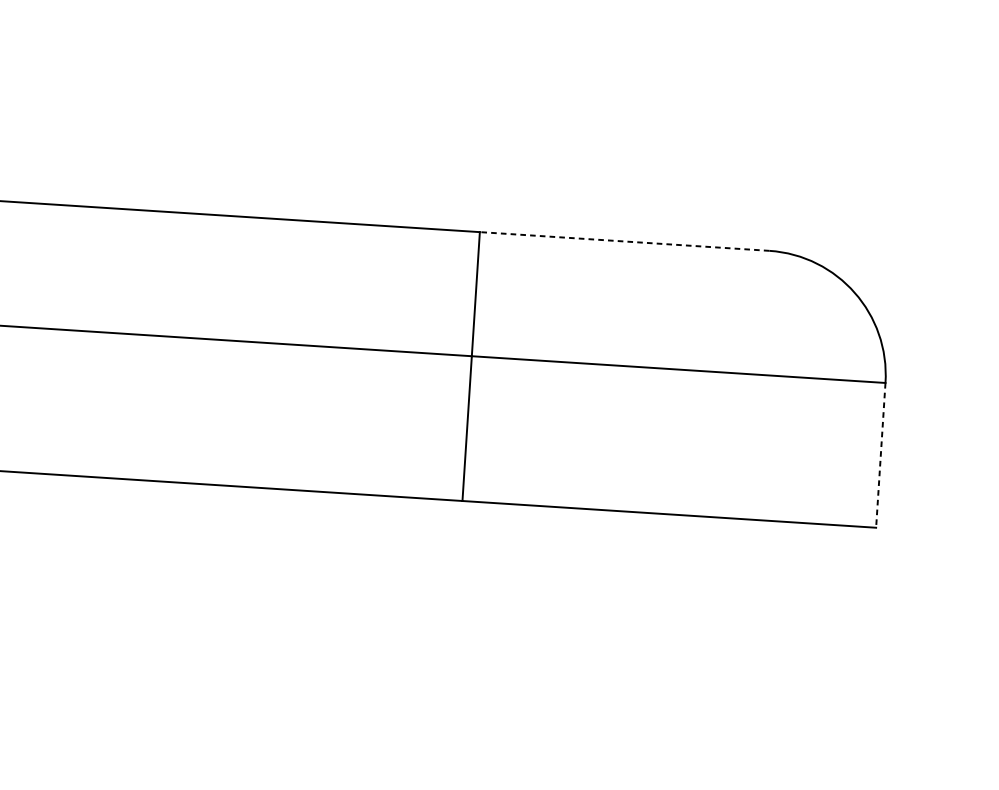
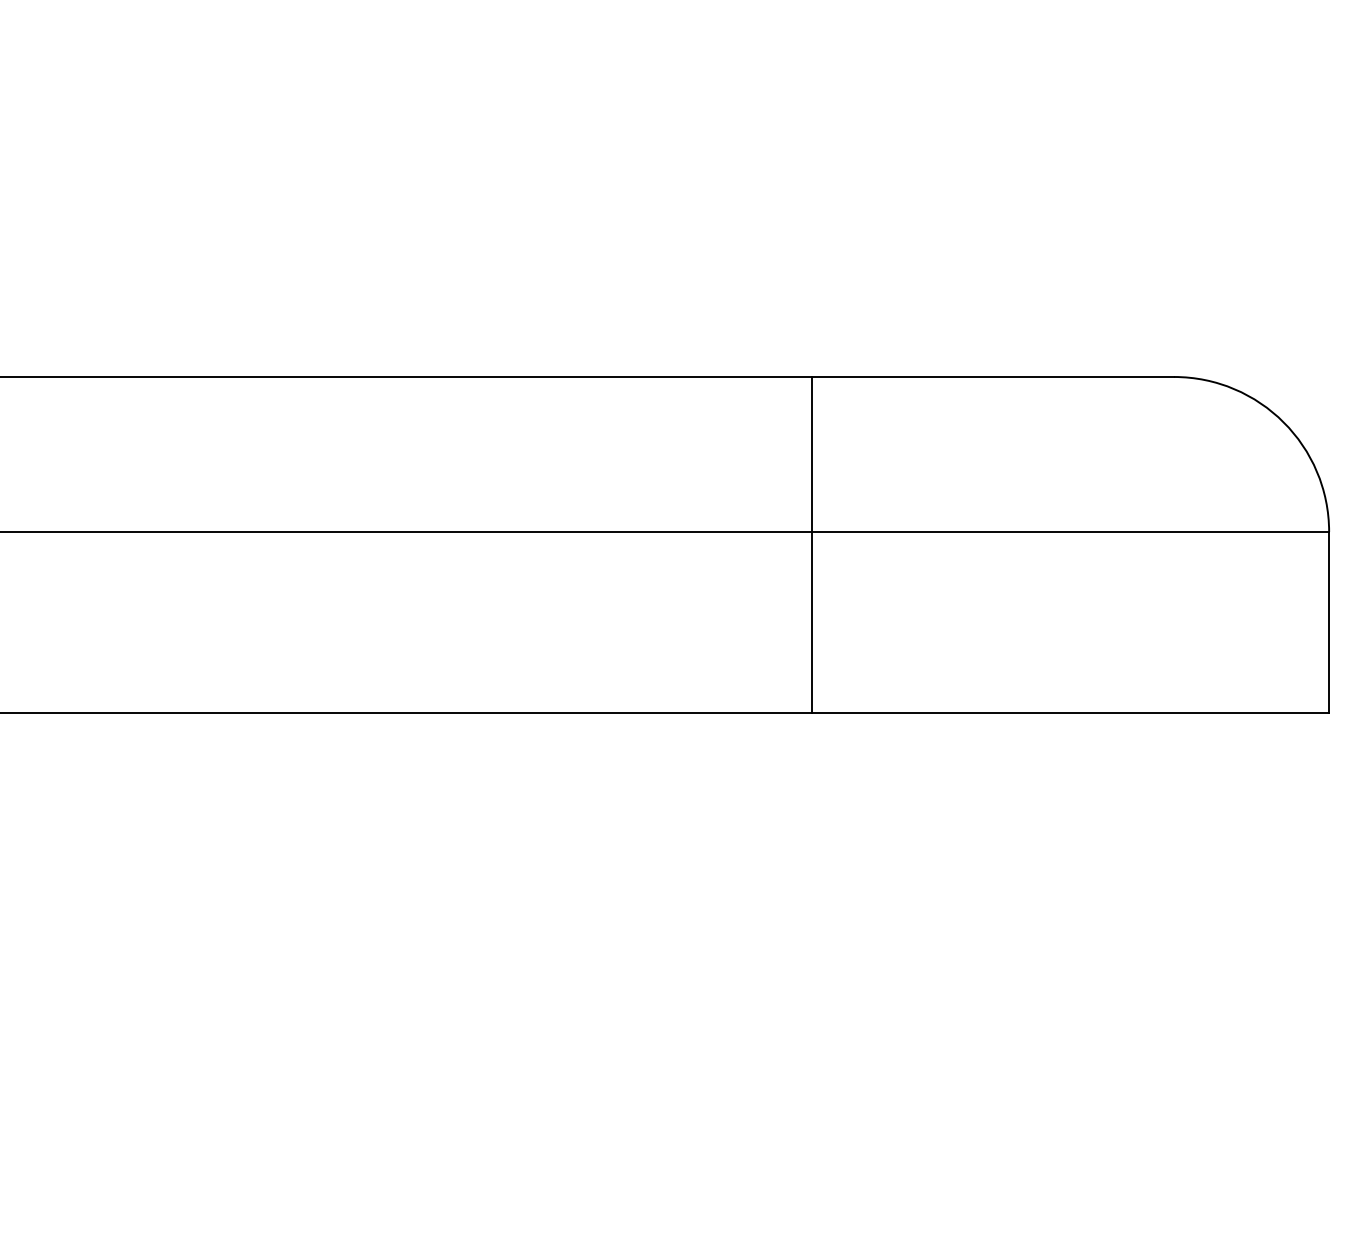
line: (624, 241) -> (993, 377), dashed -> solid
line: (881, 456) -> (1329, 623), dashed -> solid

